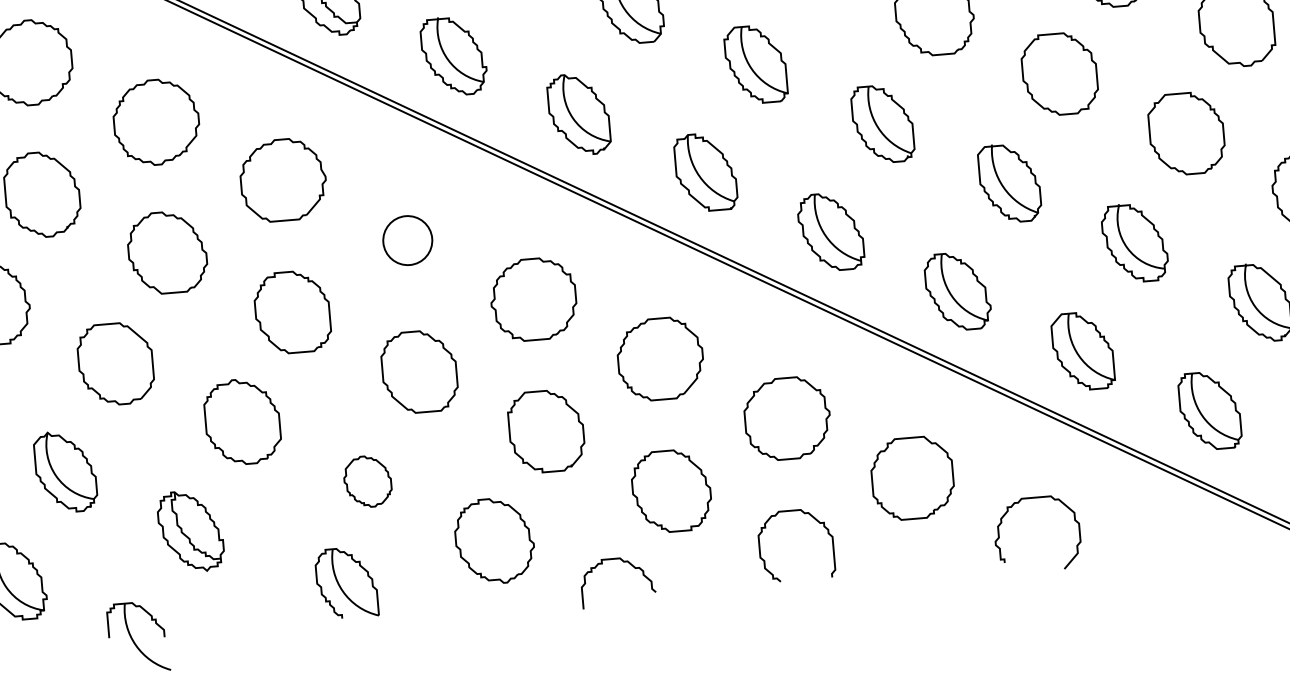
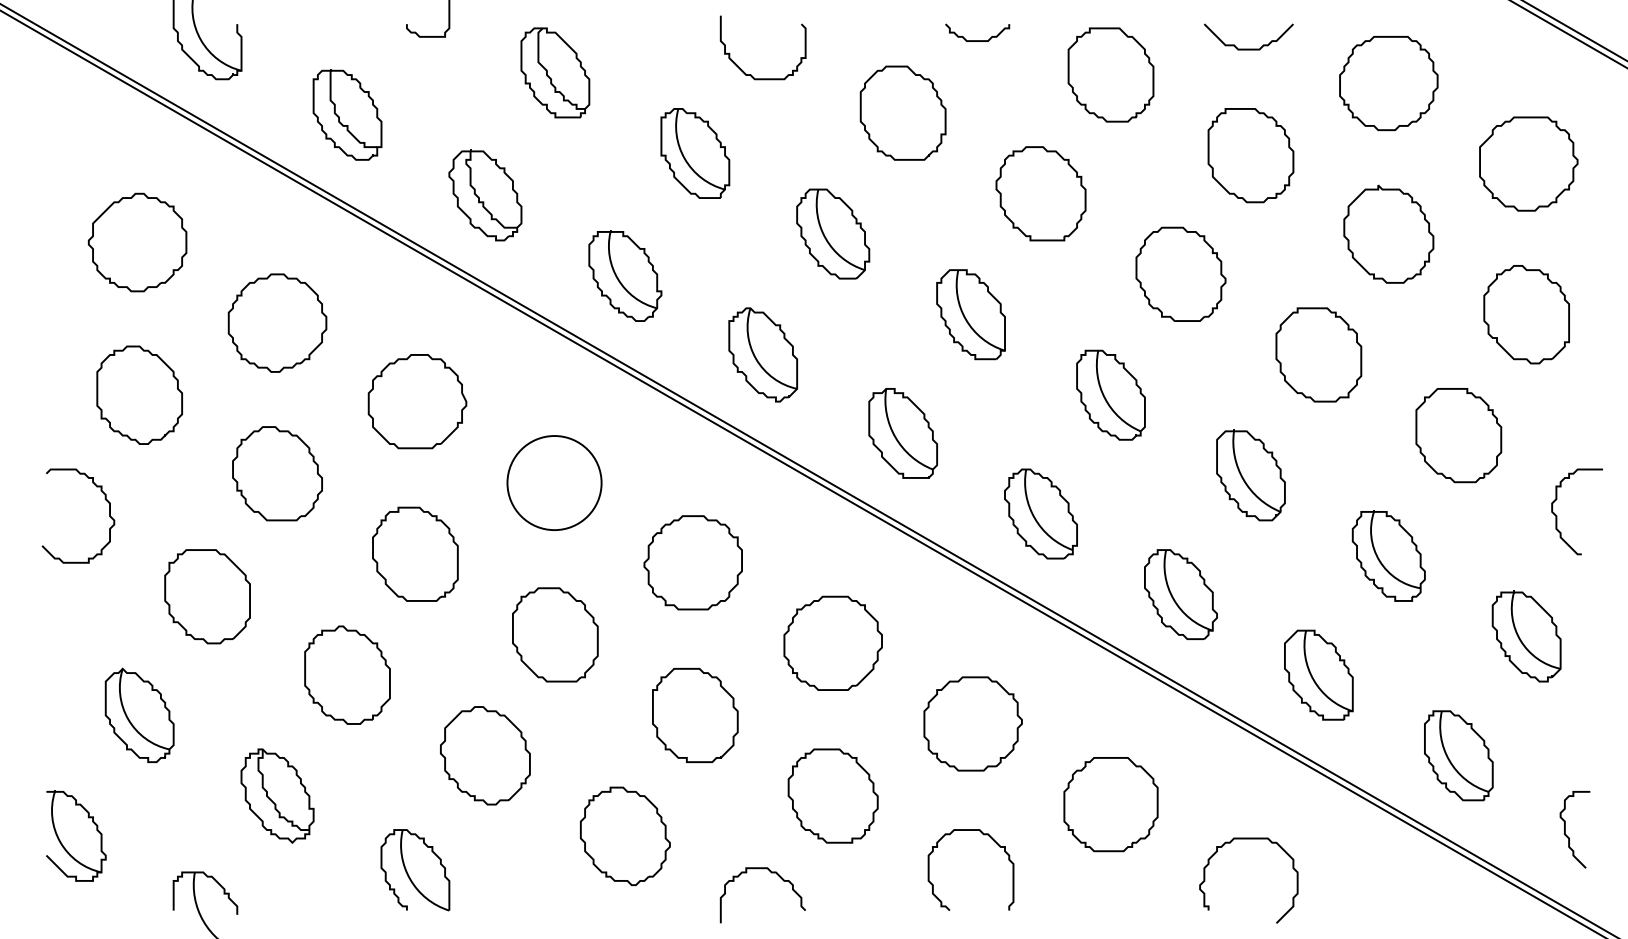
circle: (407, 240) -> (554, 483), size x1.67
part: (367, 481) -> (485, 755), size x1.67
part: (346, 583) -> (415, 870), moved

